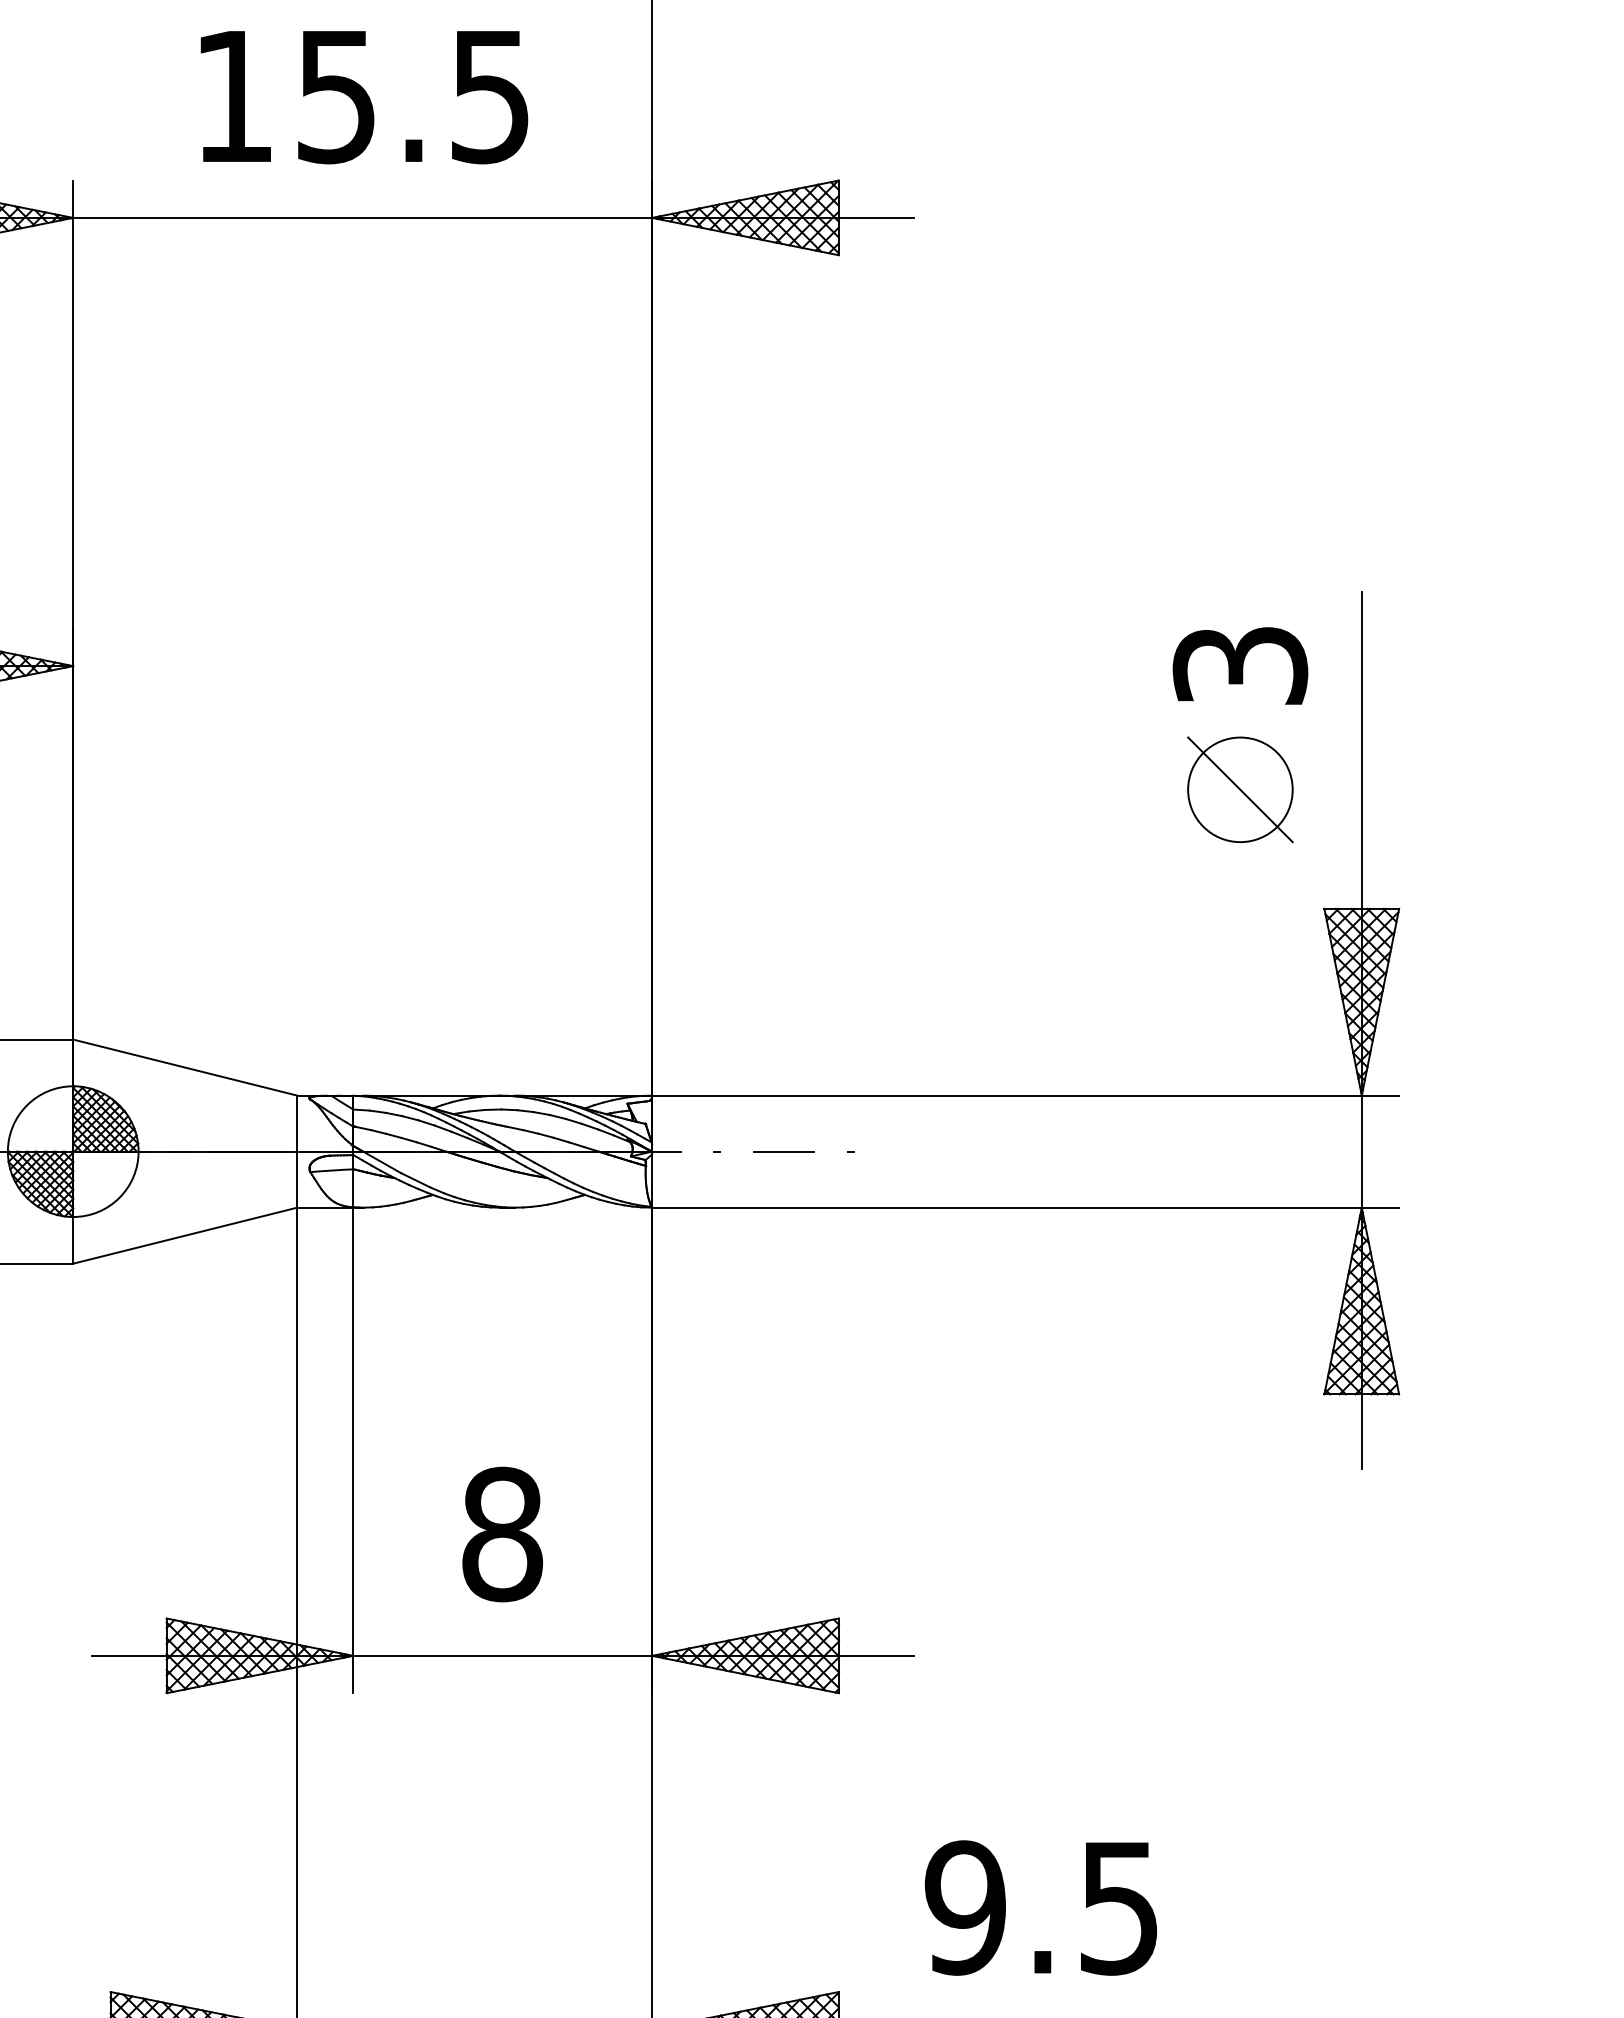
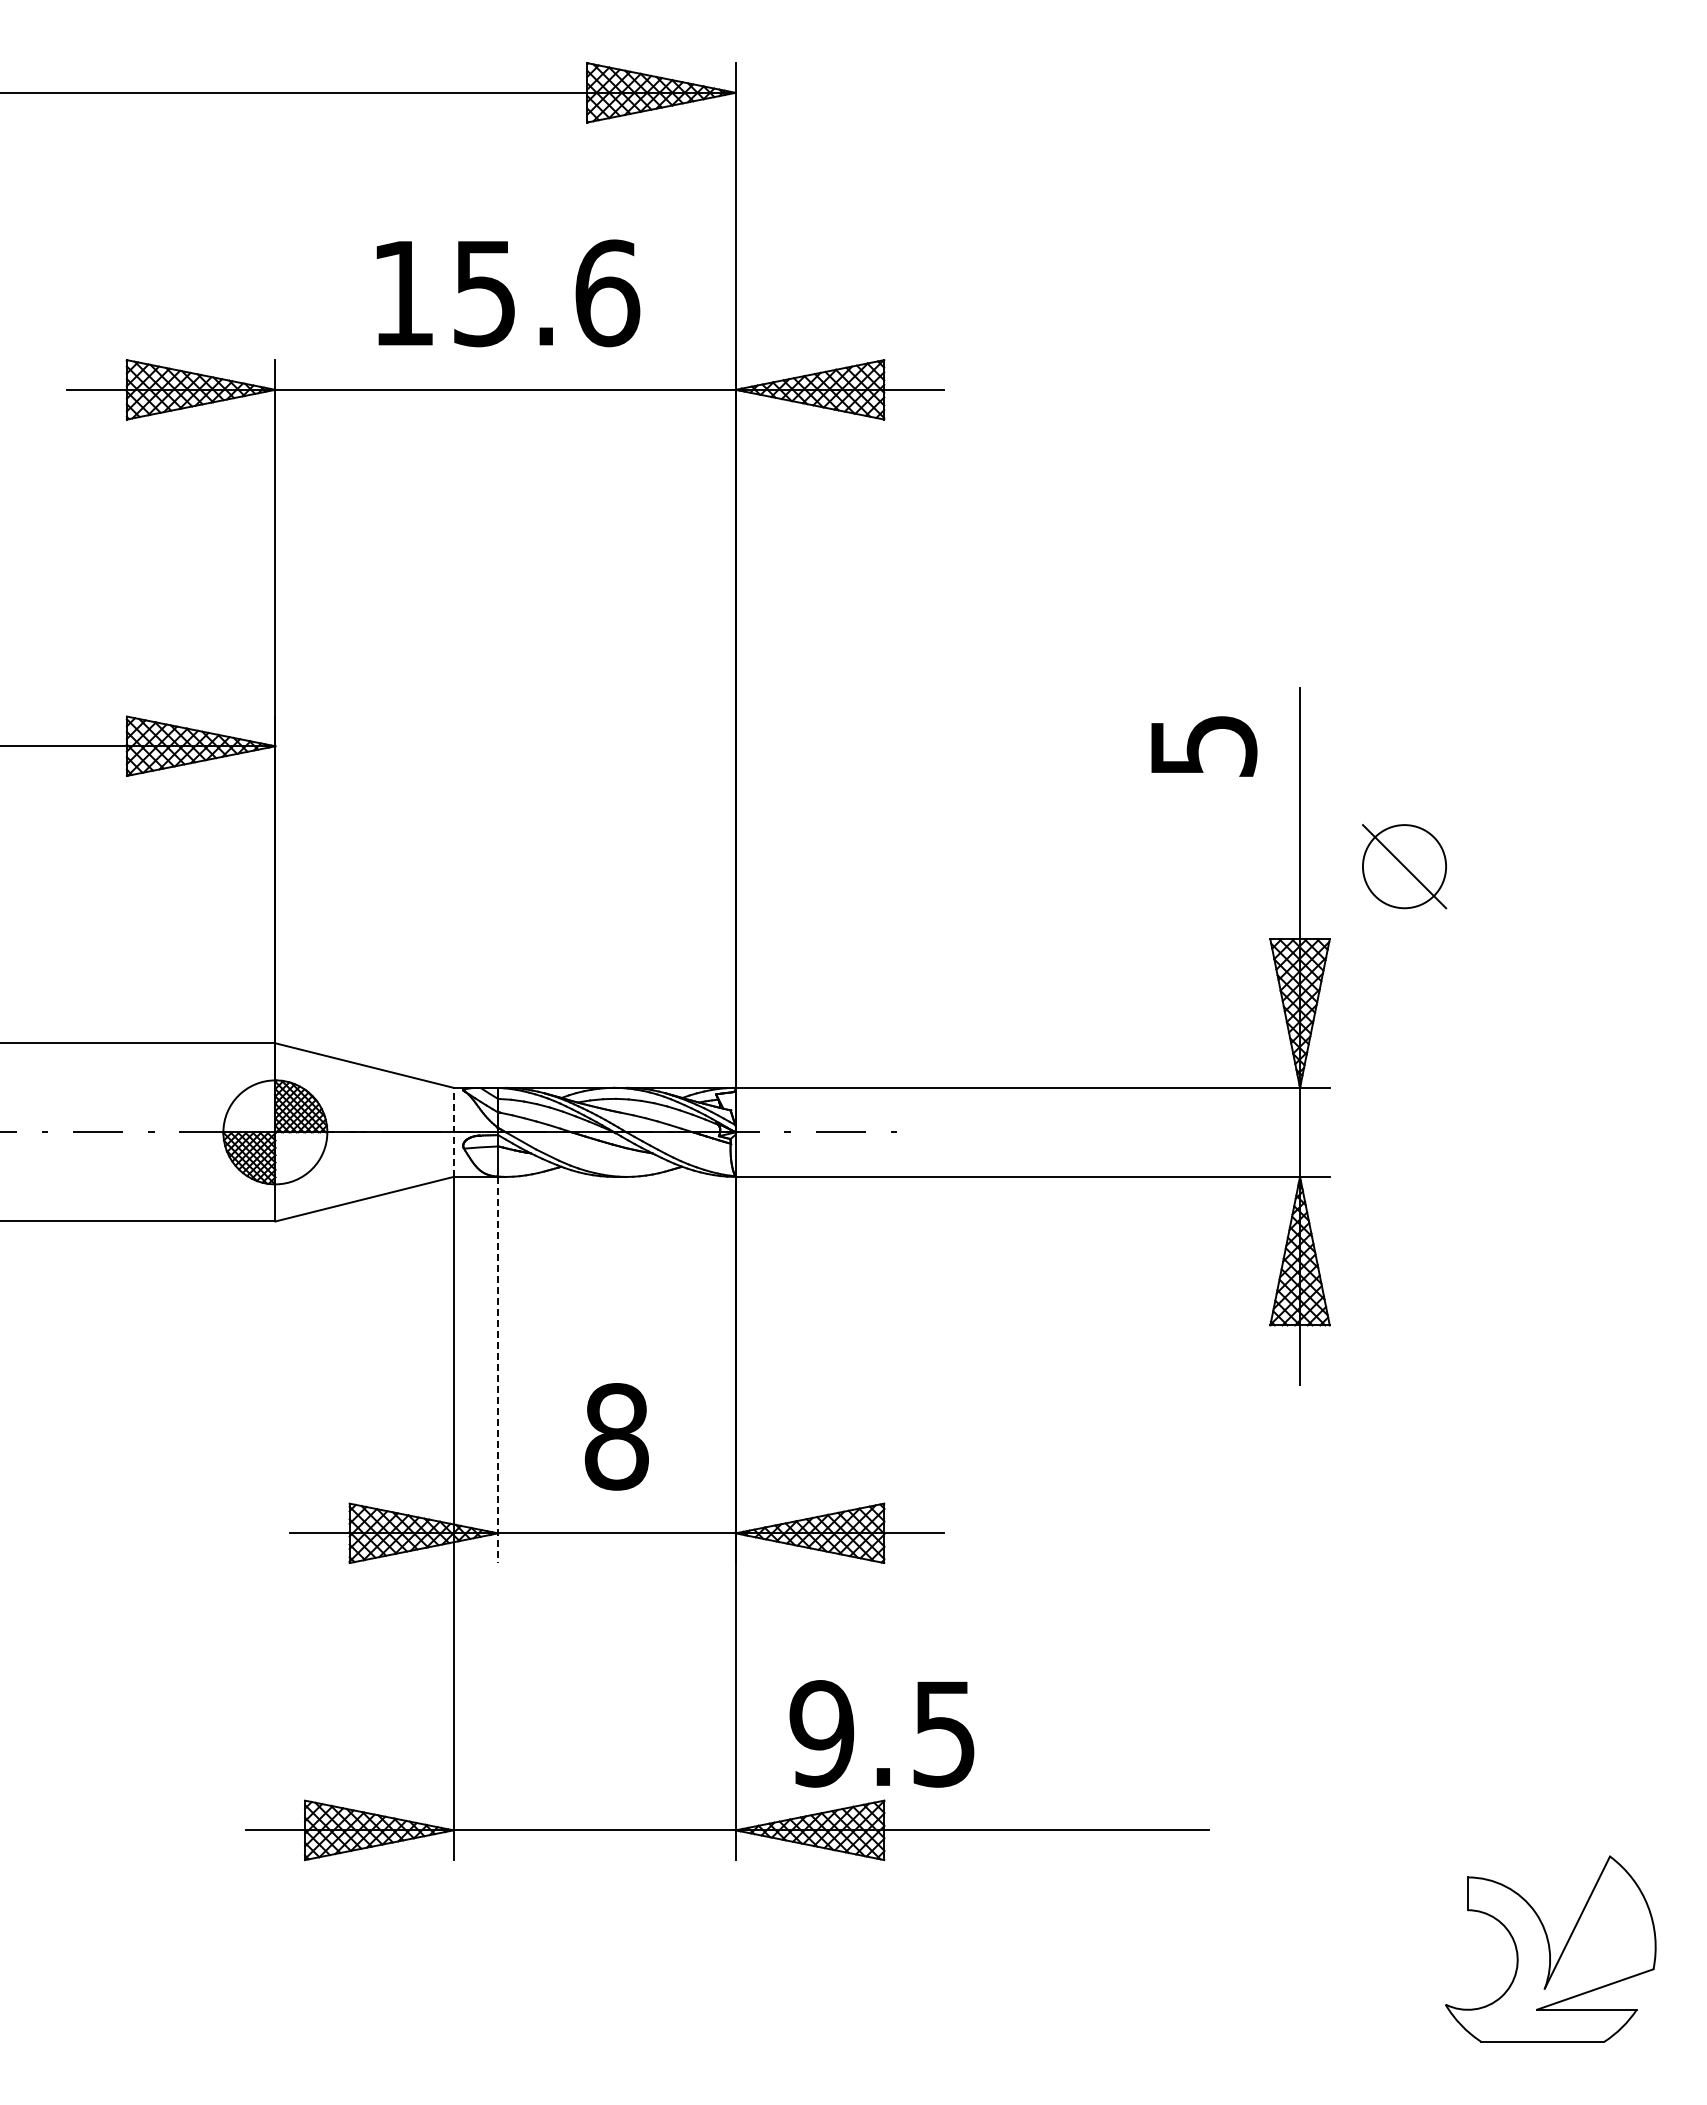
text: (490, 96) -> (607, 293), 15.5 -> 15.6
text: (1240, 665) -> (1203, 745), 3 -> 5
part: (1240, 789) -> (1404, 866), moved
line: (297, 1151) -> (453, 1132), solid -> dashed
line: (353, 1451) -> (498, 1370), solid -> dashed
text: (1040, 1907) -> (881, 1733), moved

